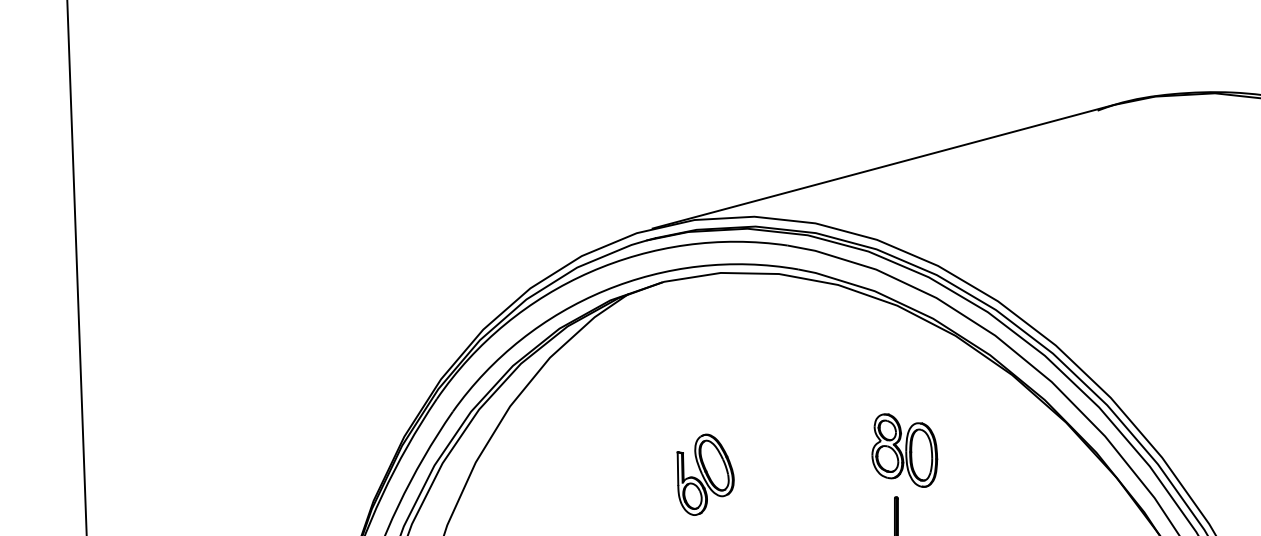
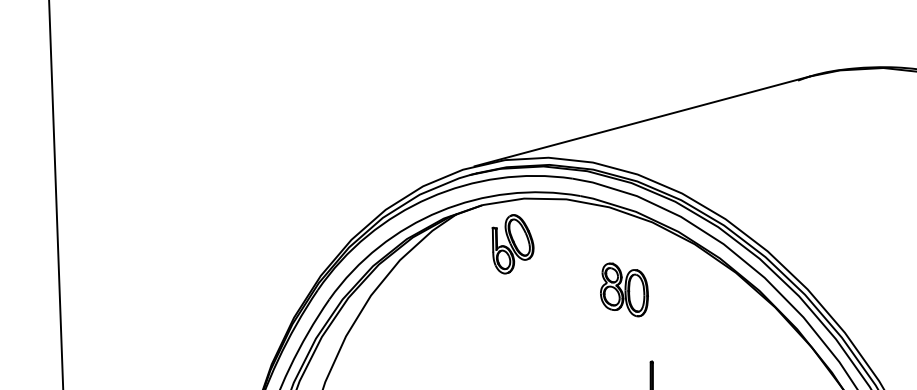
part: (904, 450) -> (624, 289), moved
part: (705, 474) -> (513, 244), moved

